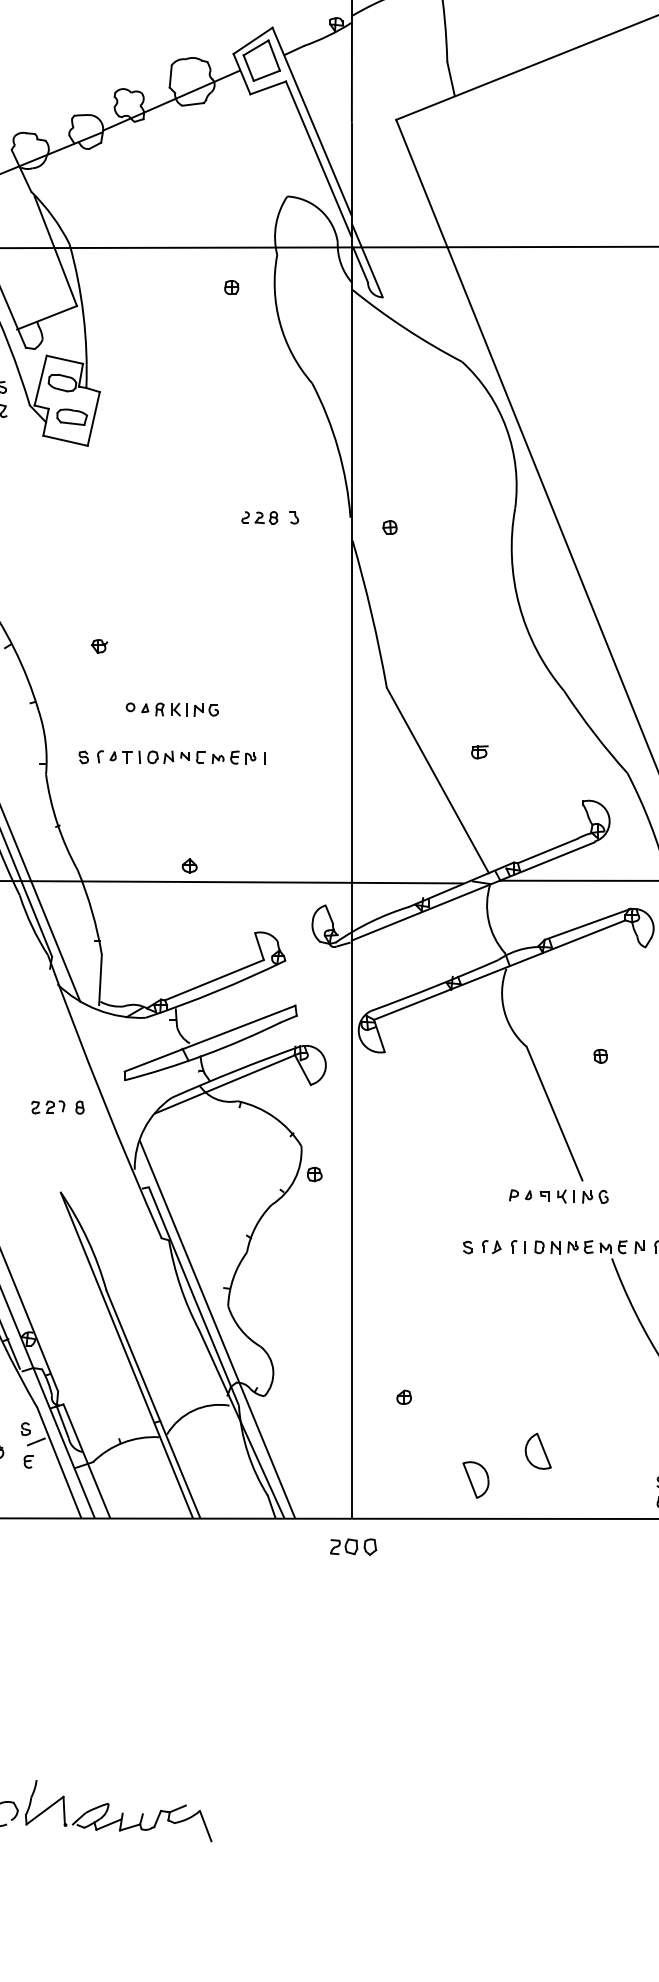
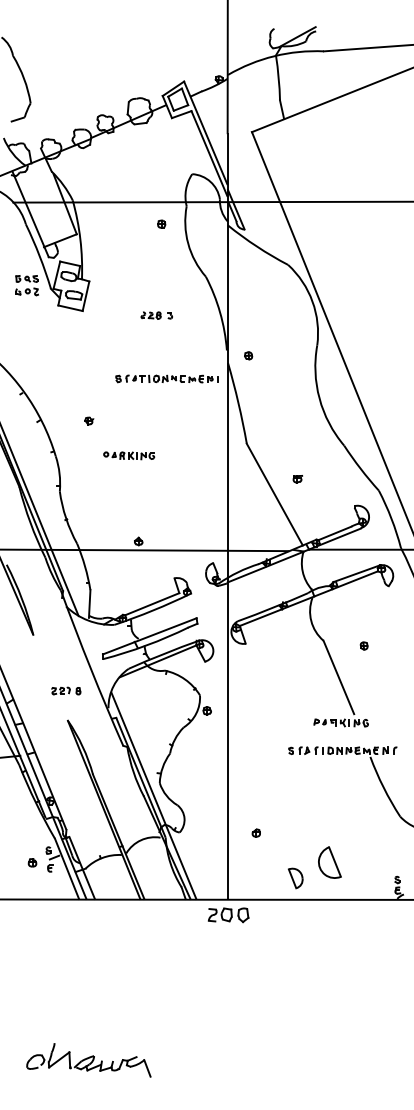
part: (269, 517) -> (156, 315), moved
part: (171, 756) -> (166, 378), moved
part: (58, 1106) -> (66, 690), moved
part: (537, 1450) -> (329, 862), size x1.6
part: (353, 1547) -> (228, 915), size x1.6

